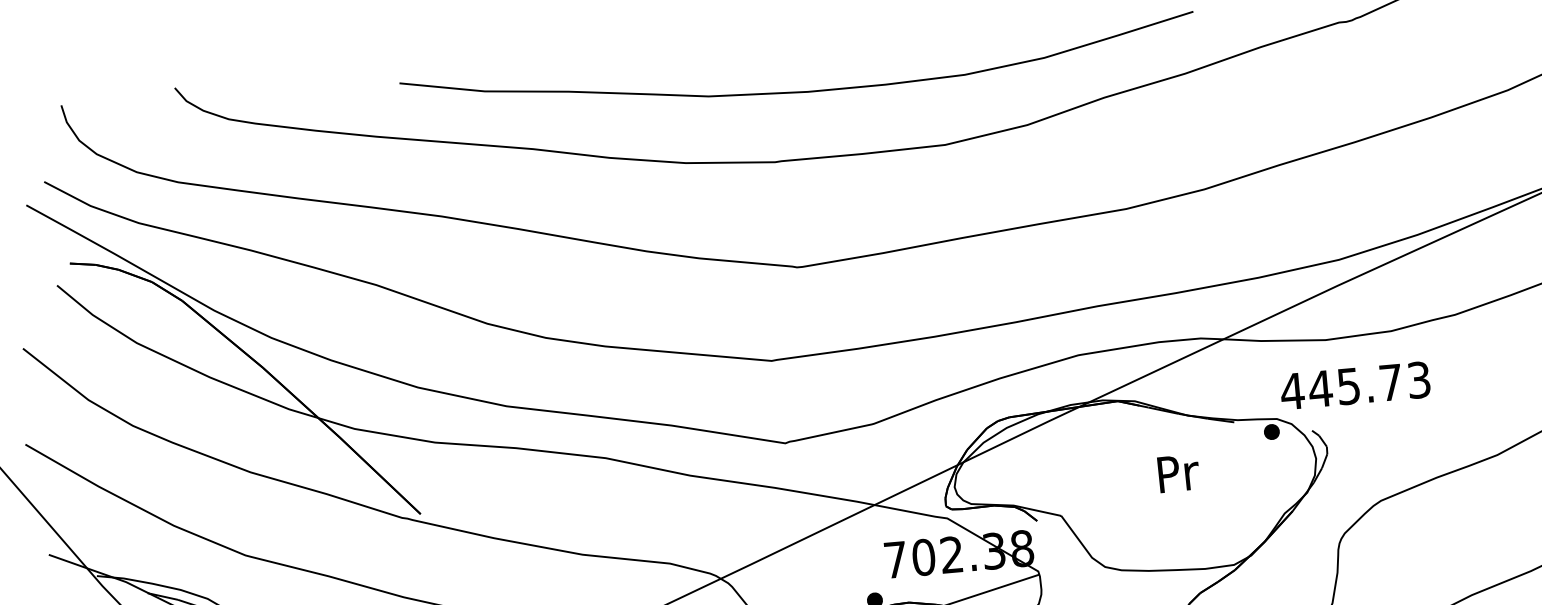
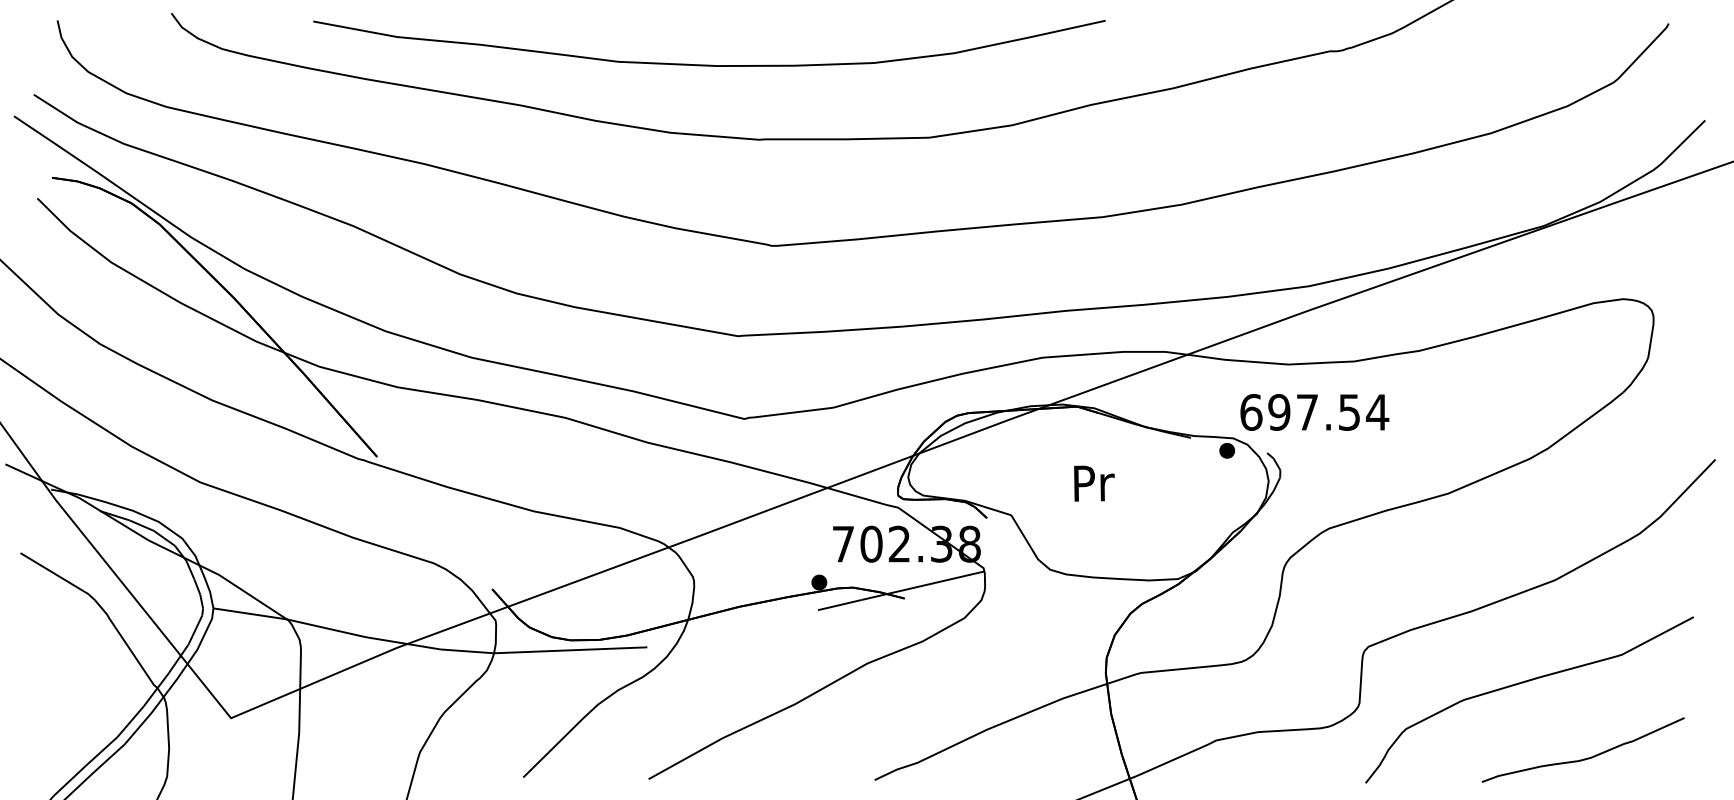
curve: (800, 91) -> (709, 64), moved
text: (1355, 385) -> (1314, 412), 445.73 -> 697.54
text: (1178, 473) -> (1094, 483), moved

